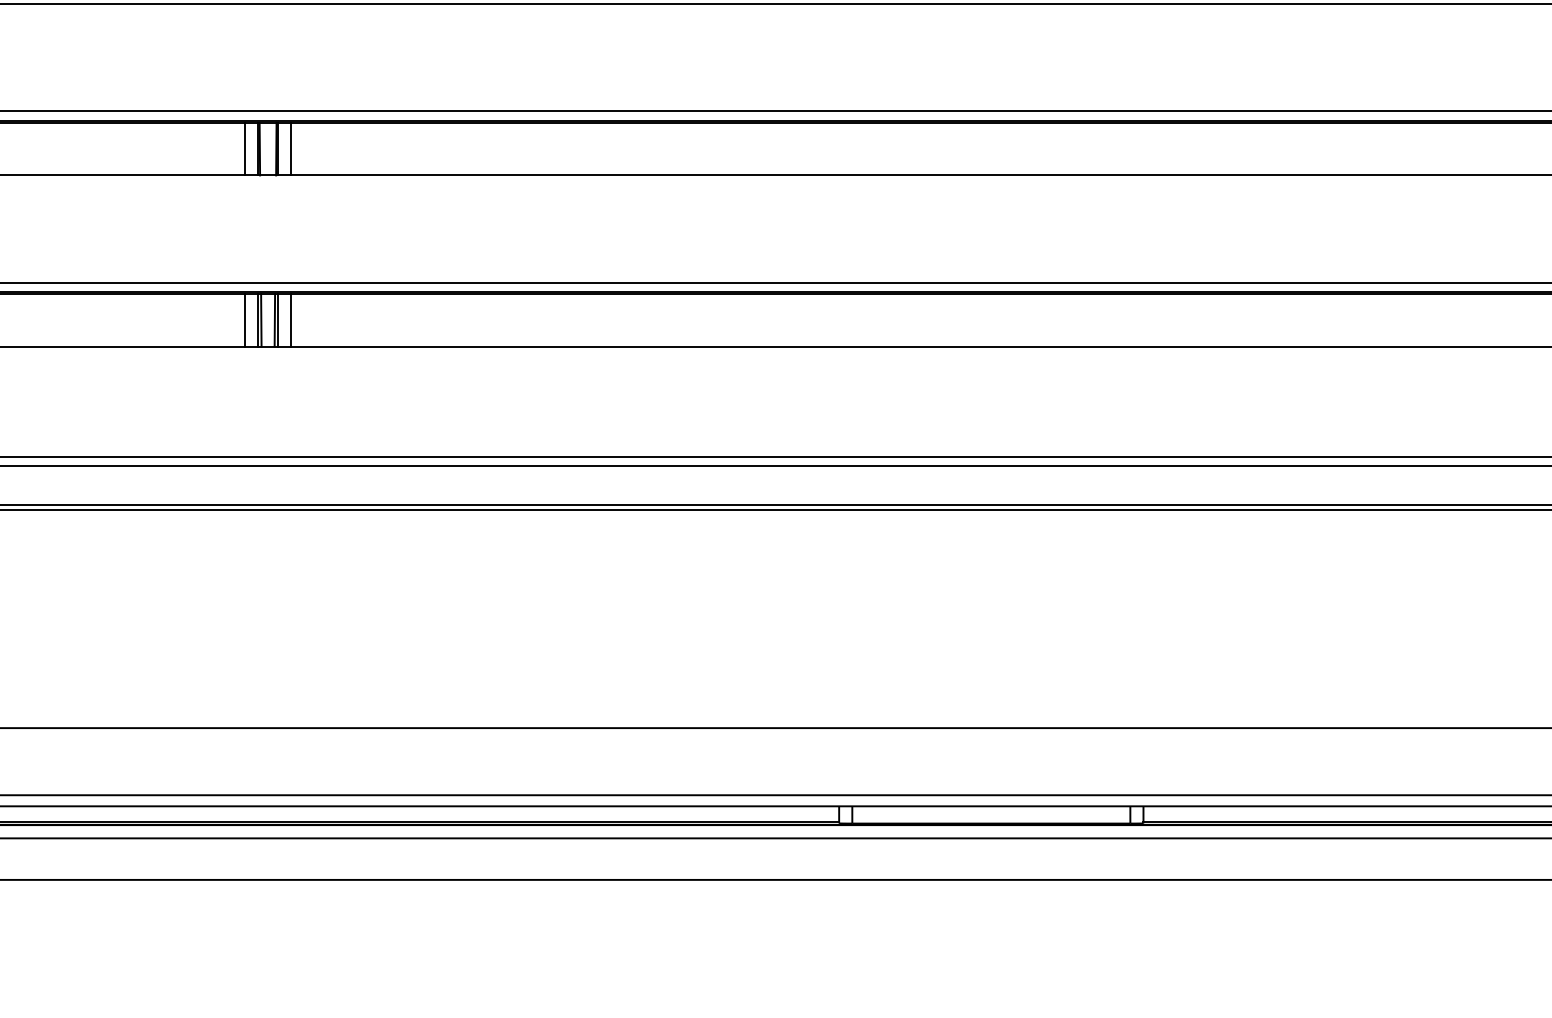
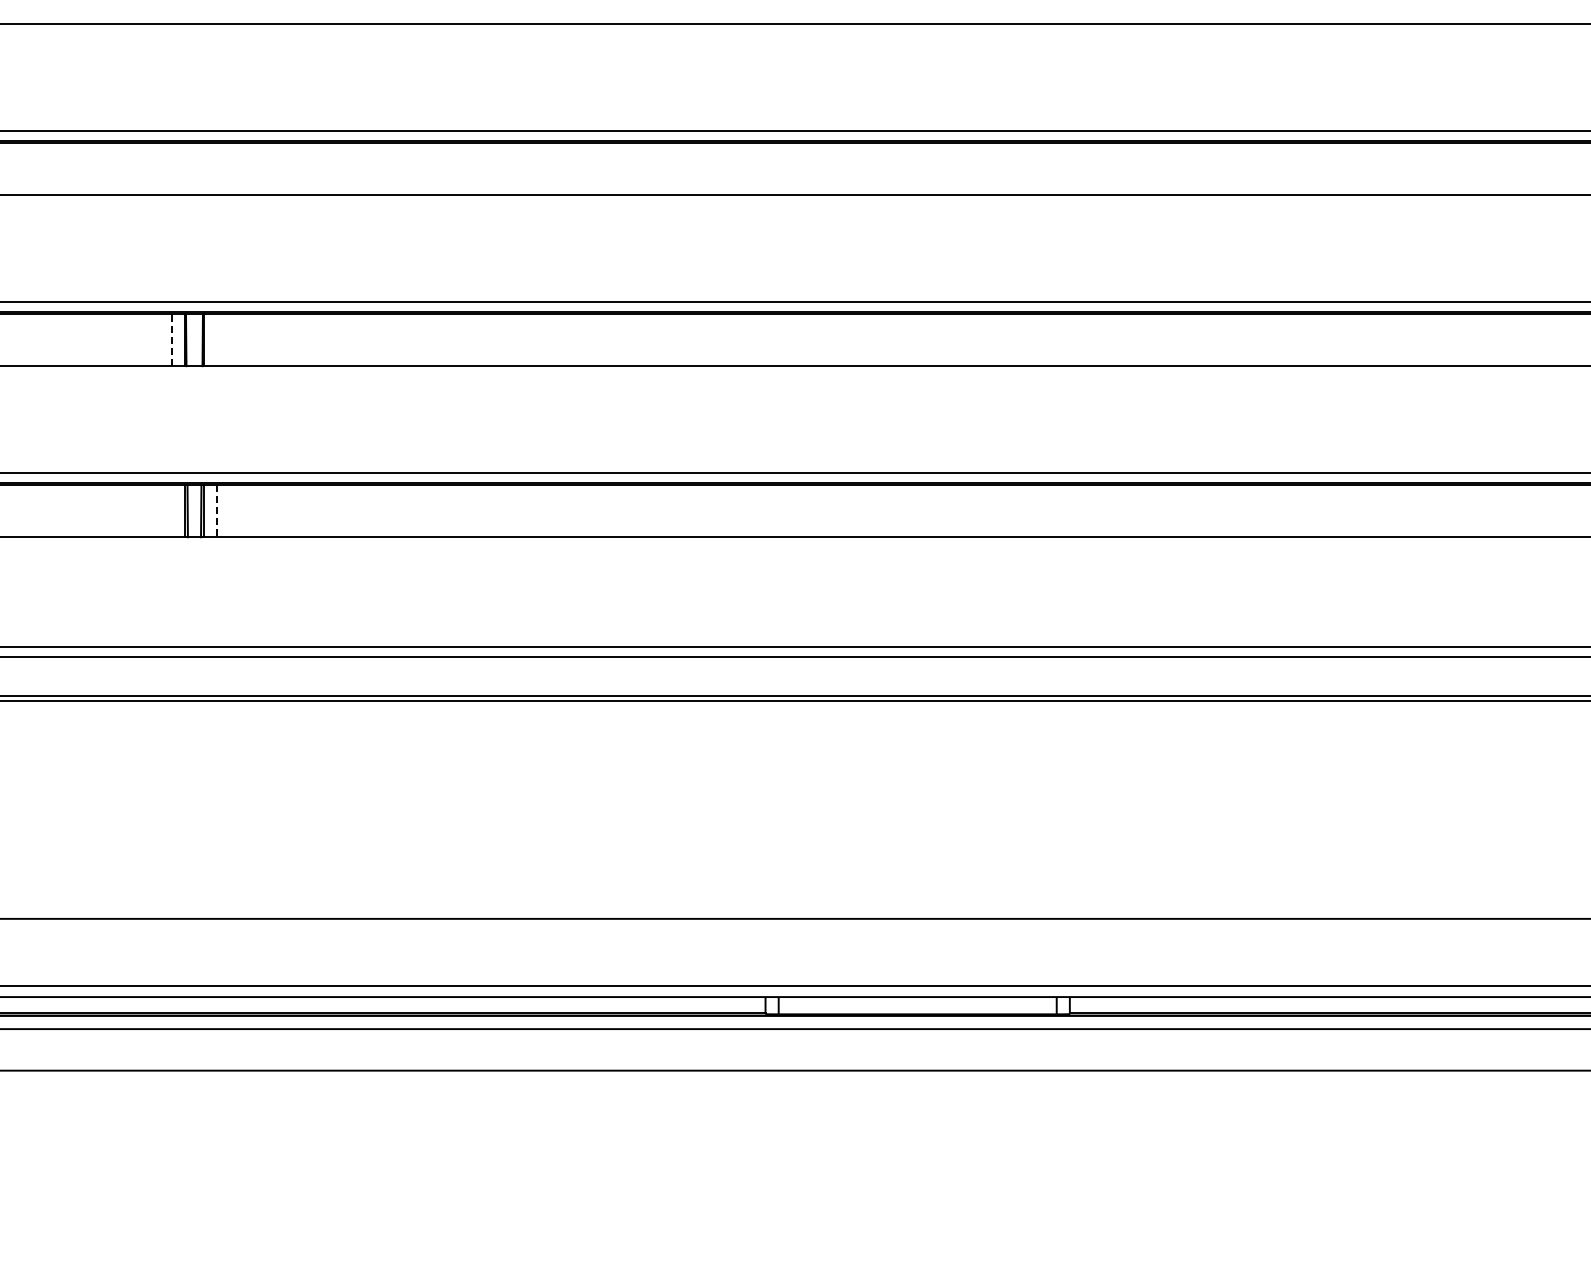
line: (245, 148) -> (171, 339), solid -> dashed
line: (291, 148) -> (217, 339), removed
line: (245, 319) -> (171, 510), removed
line: (291, 320) -> (217, 511), solid -> dashed

